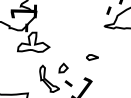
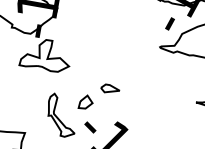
part: (92, 57) -> (110, 89), moved

